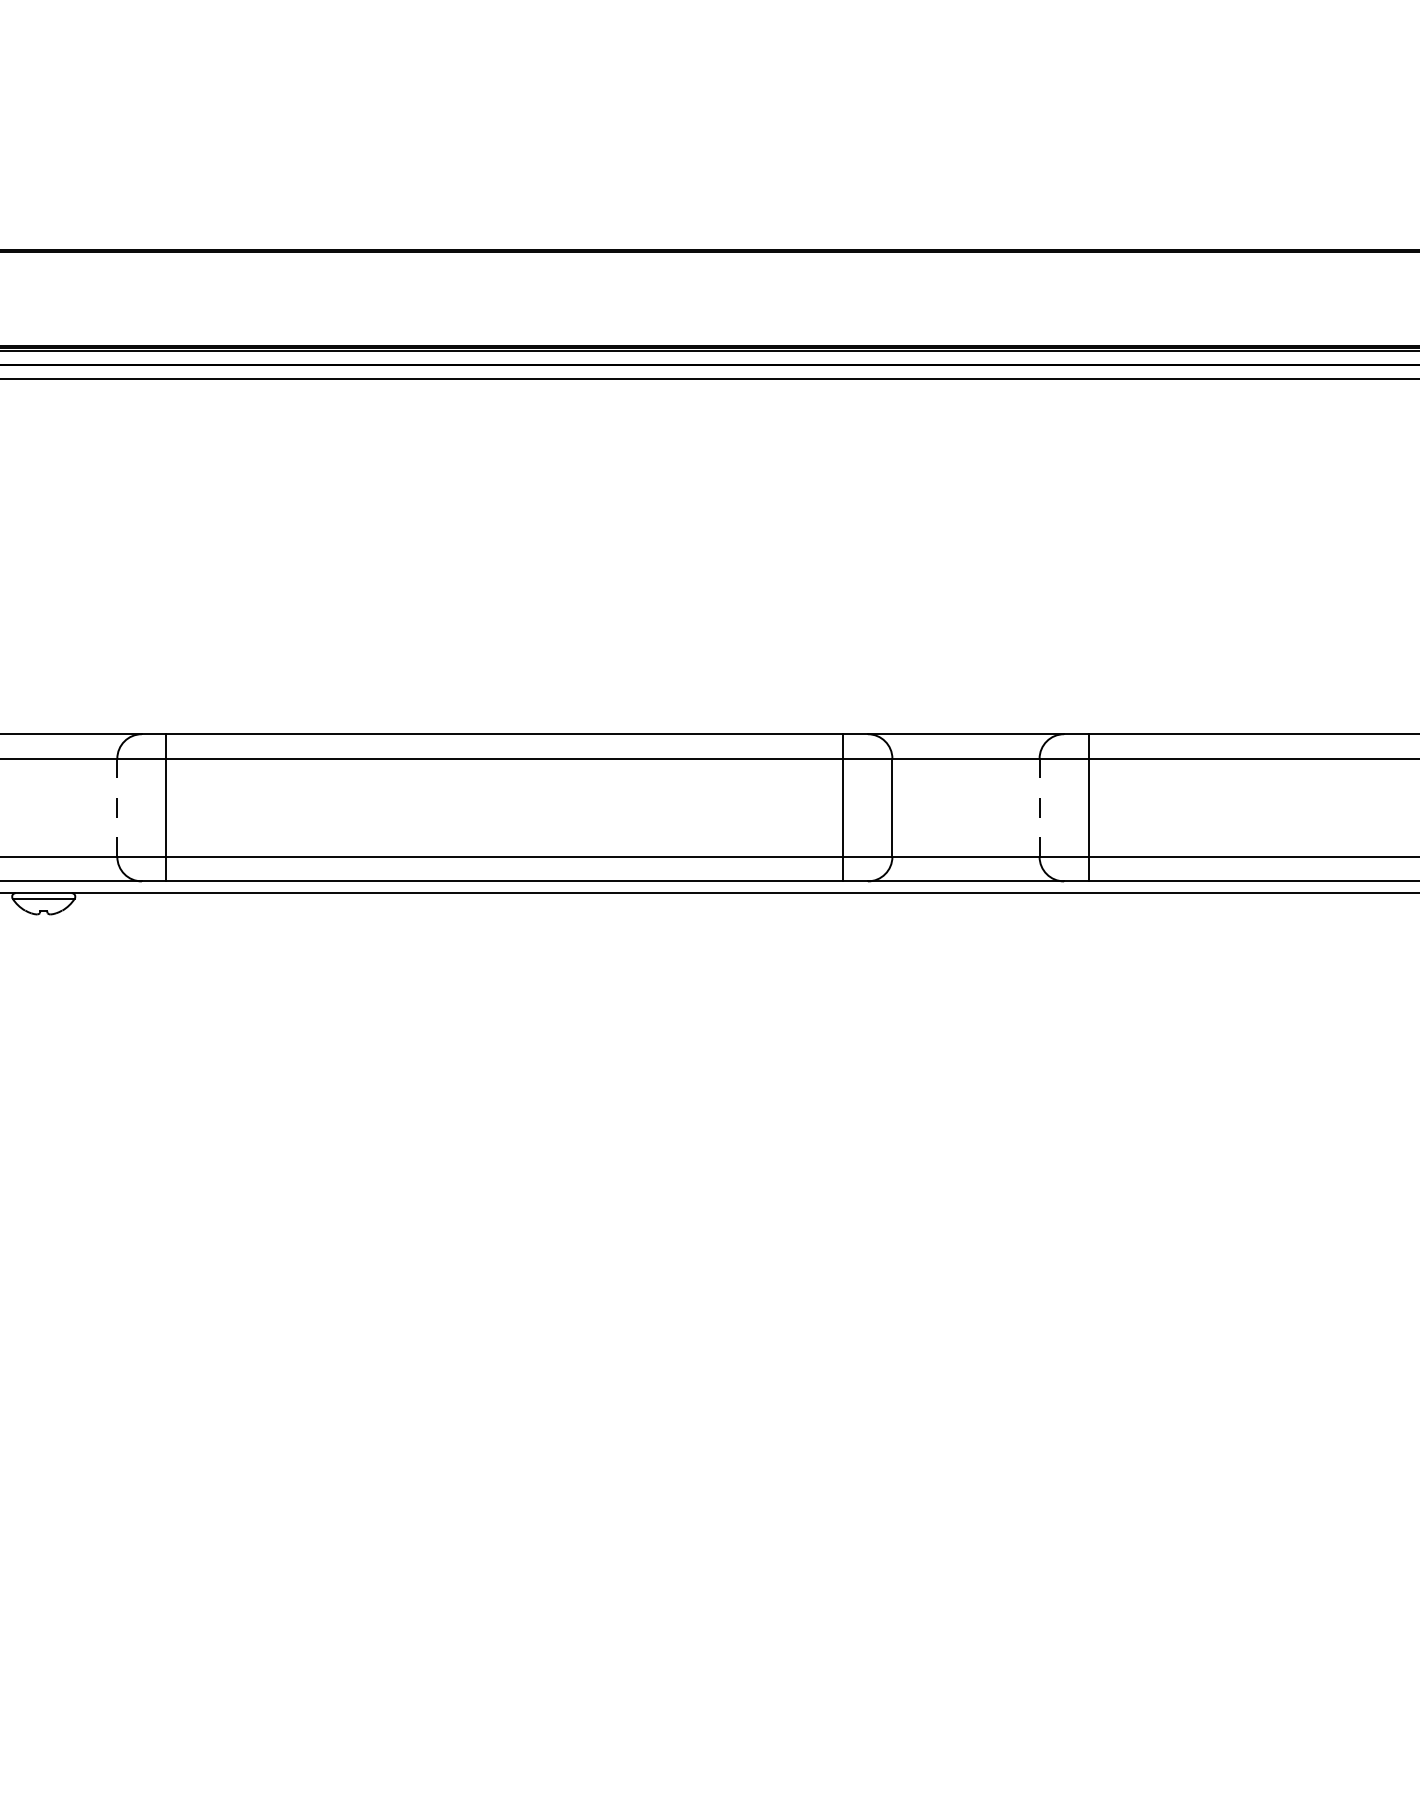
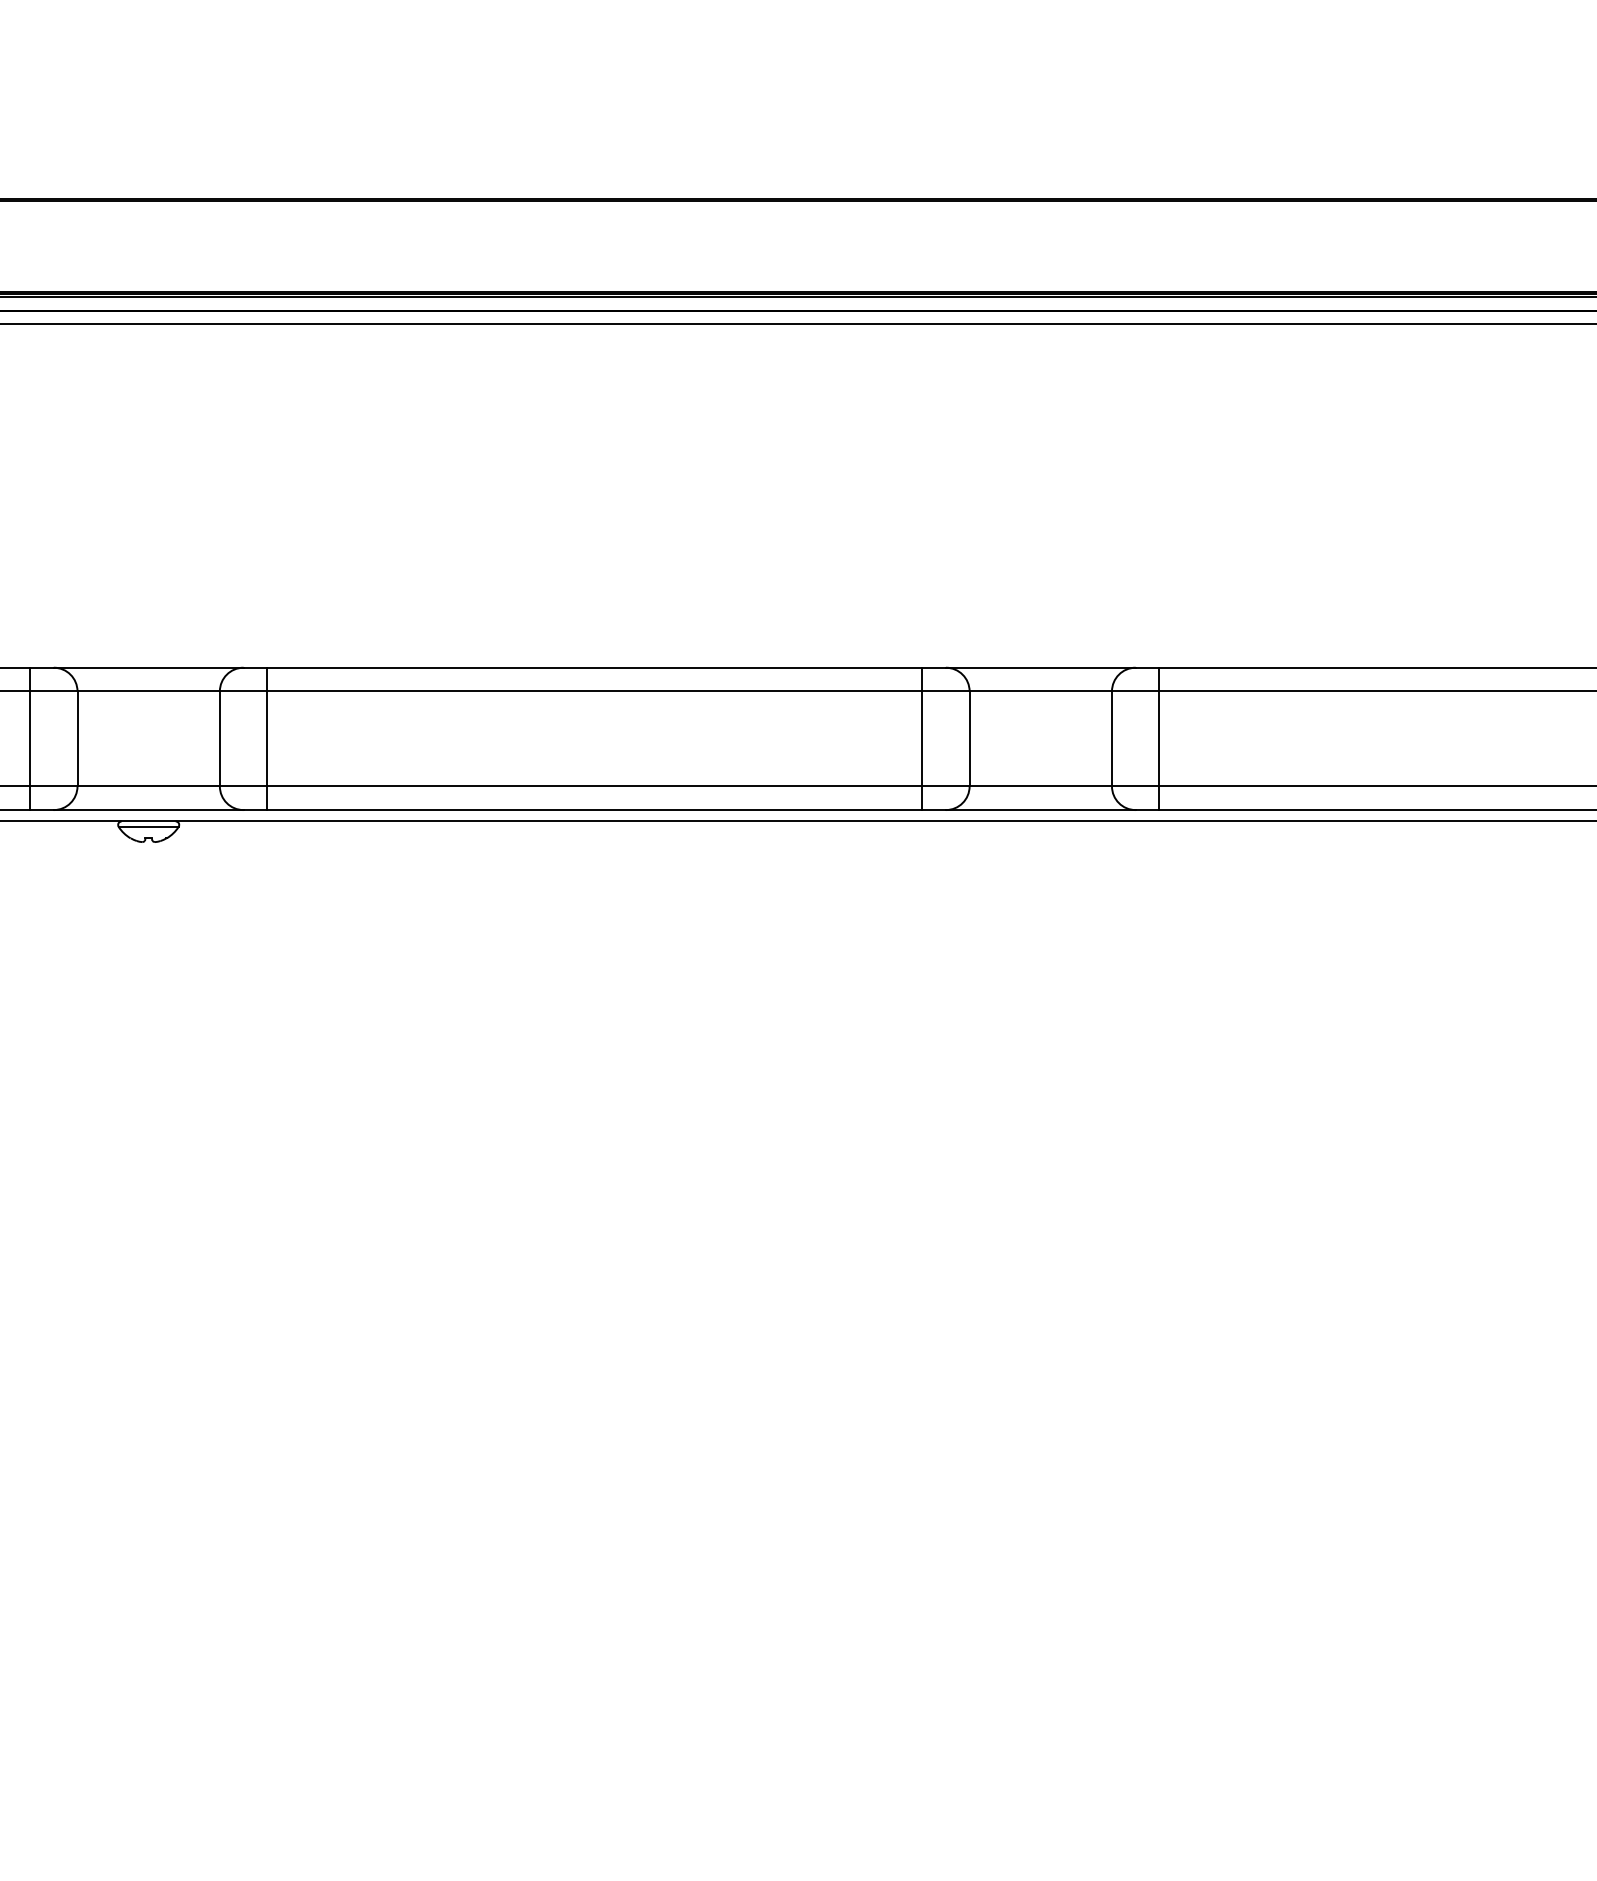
line: (116, 807) -> (219, 738), dashed -> solid
line: (1039, 807) -> (1111, 738), dashed -> solid

